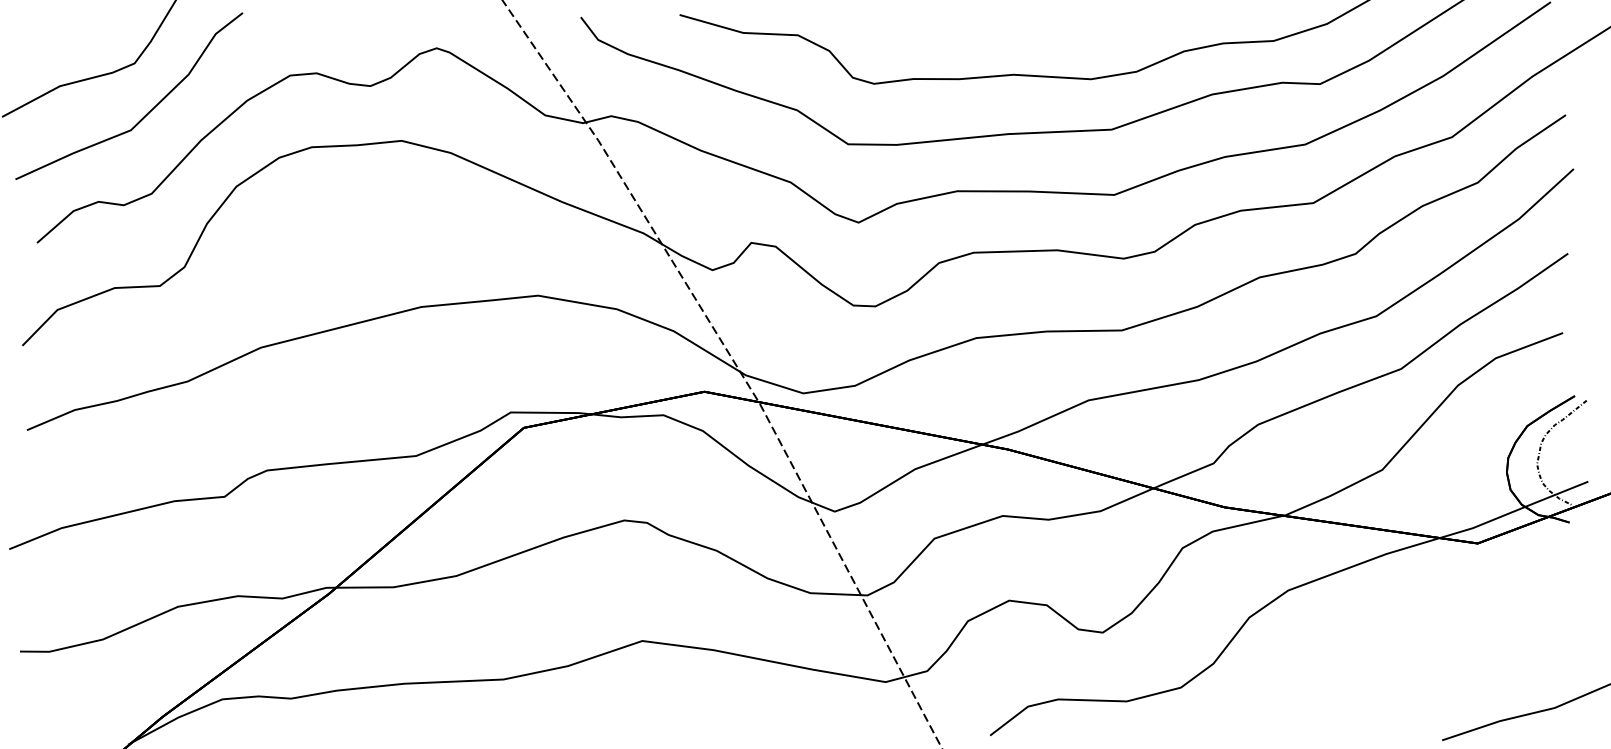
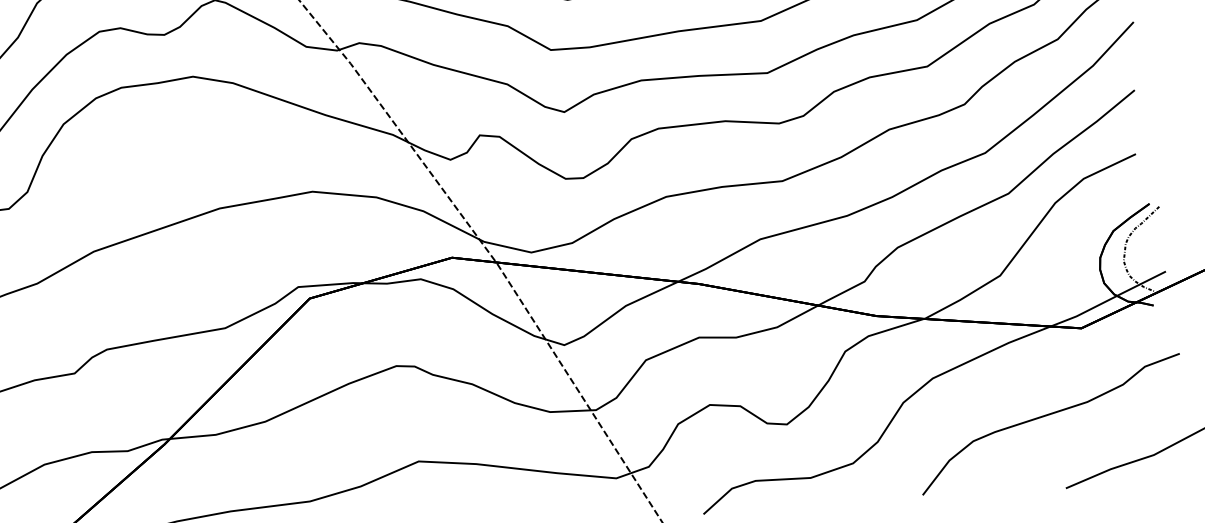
curve: (1427, 648) -> (1048, 415), added

